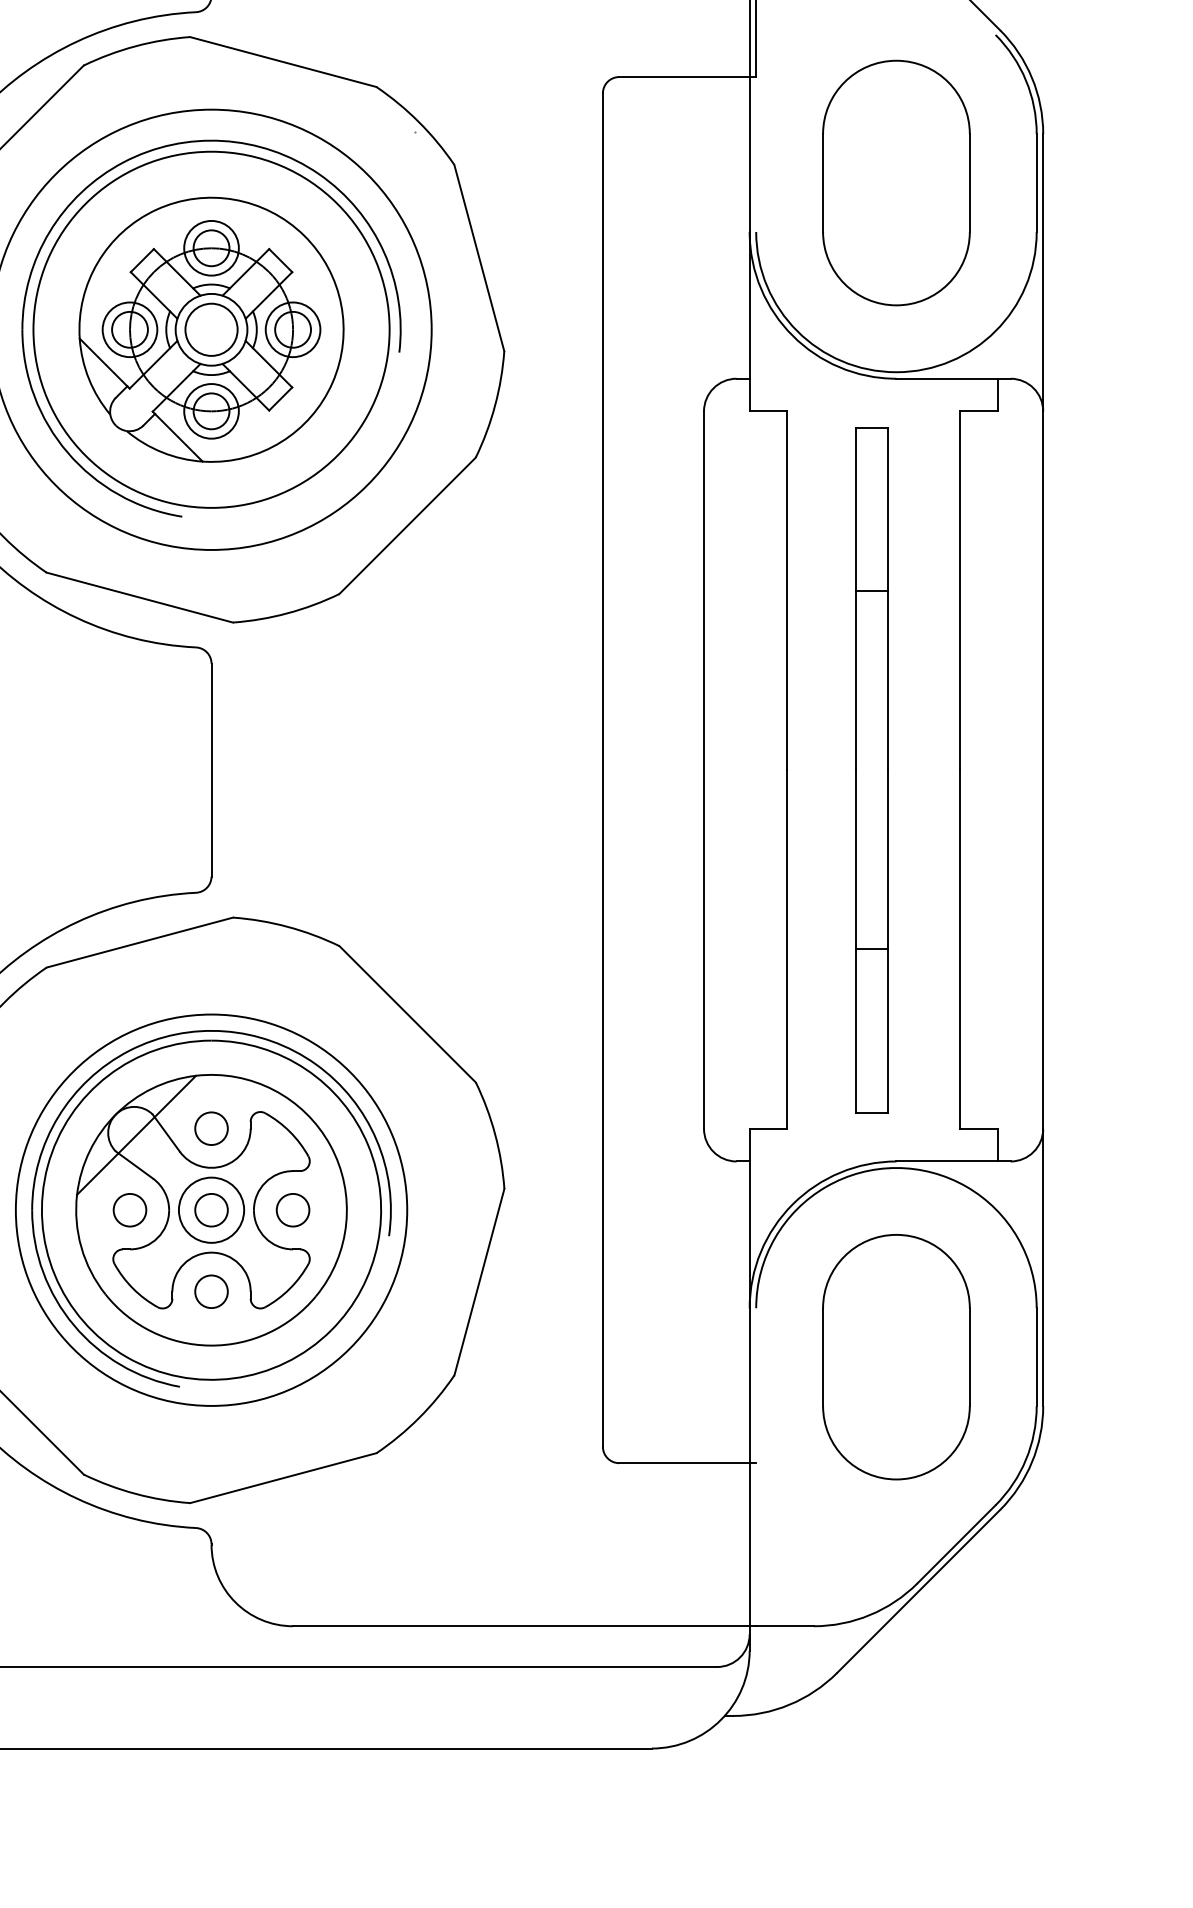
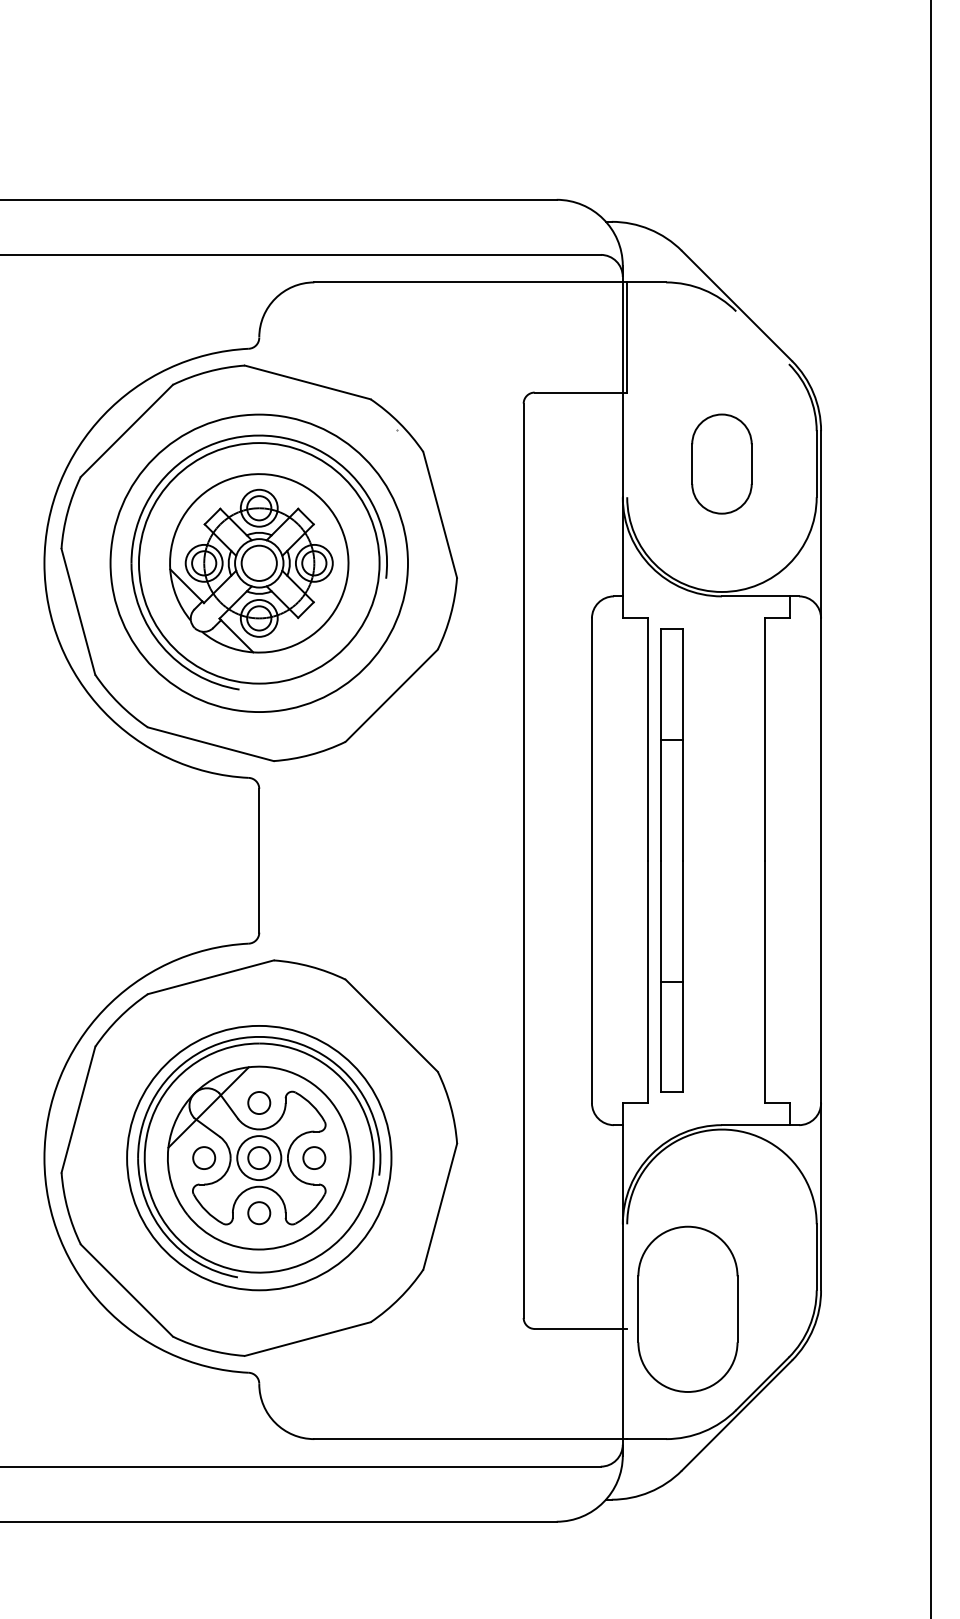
part: (895, 182) -> (721, 463), size x0.6
part: (872, 769) -> (671, 860), moved
part: (895, 1355) -> (687, 1308), moved

